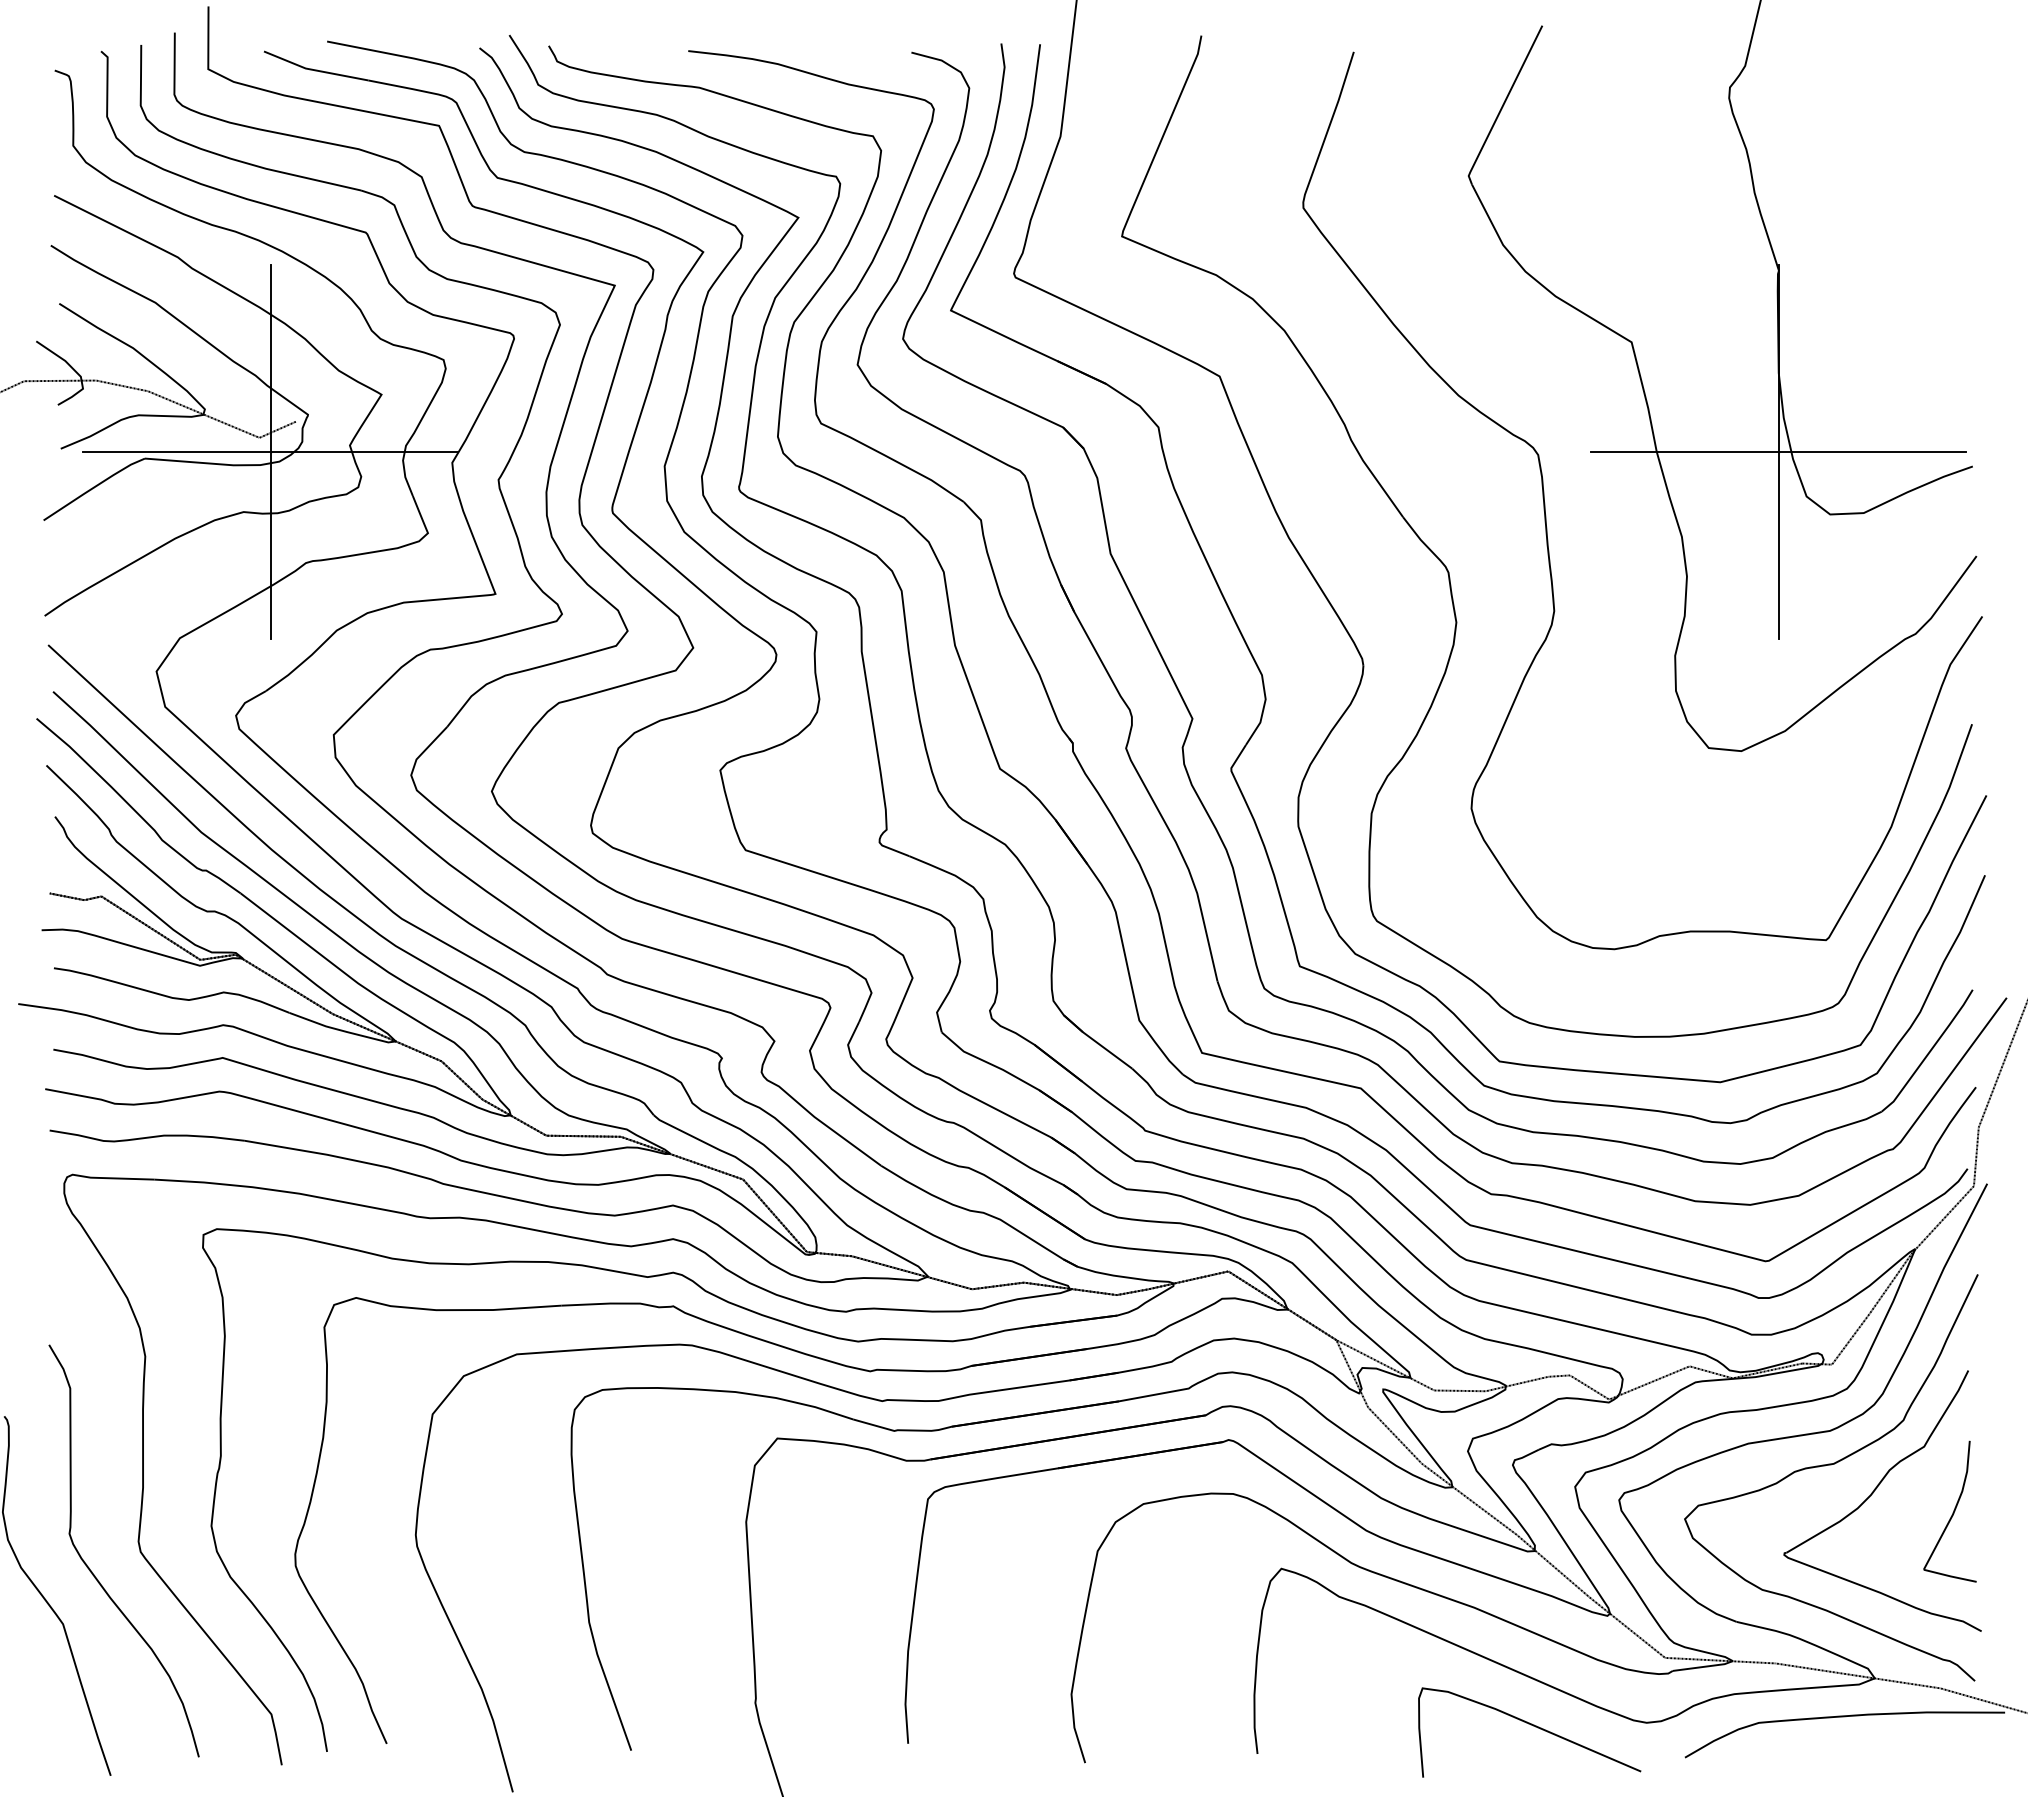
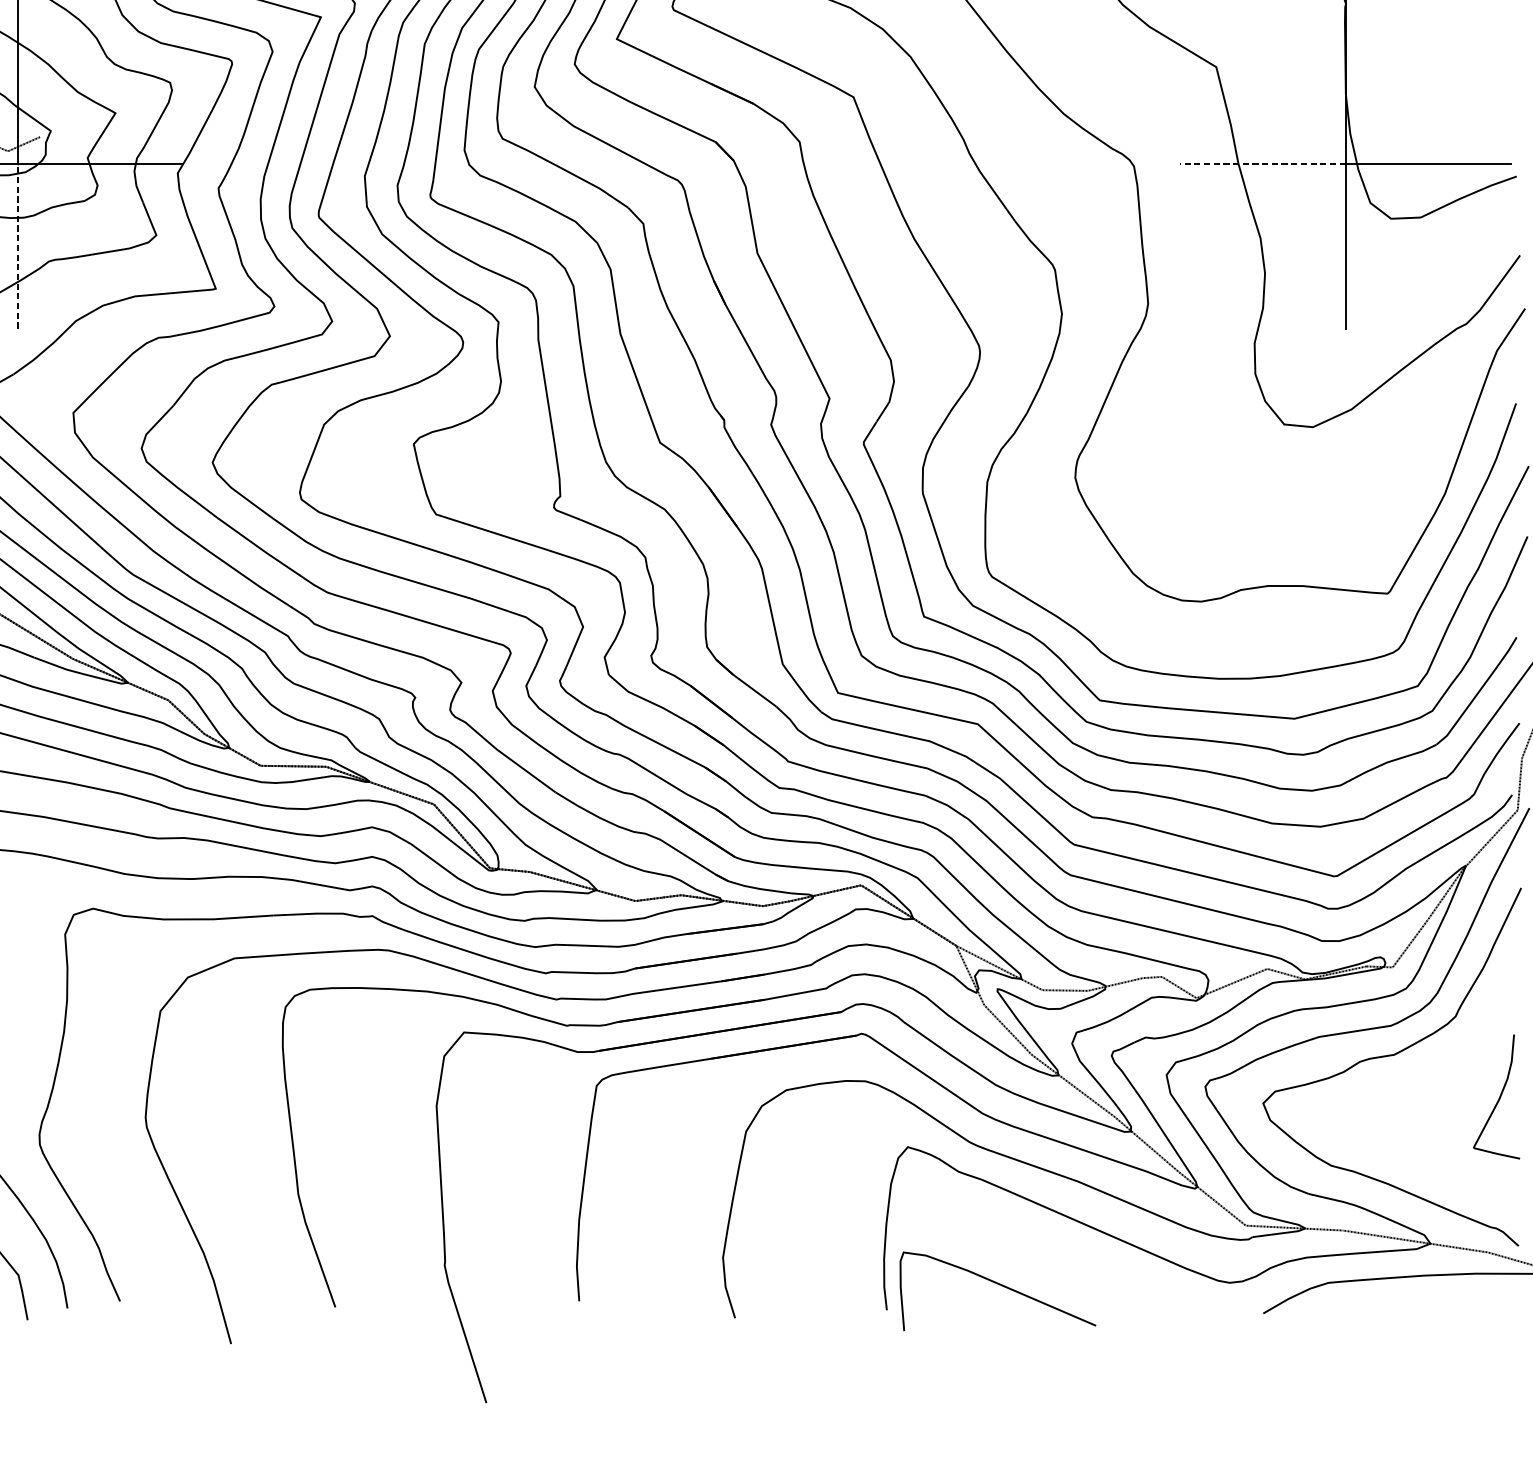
line: (1684, 452) -> (1262, 164), solid -> dashed
line: (270, 545) -> (17, 246), solid -> dashed
part: (1874, 1492) -> (1430, 1080), removed
curve: (1530, 1725) -> (998, 1285), moved

